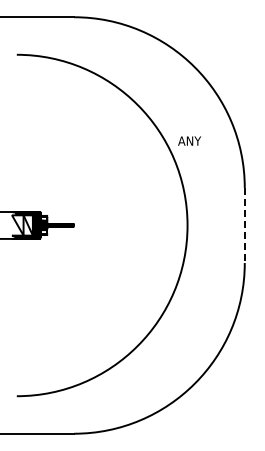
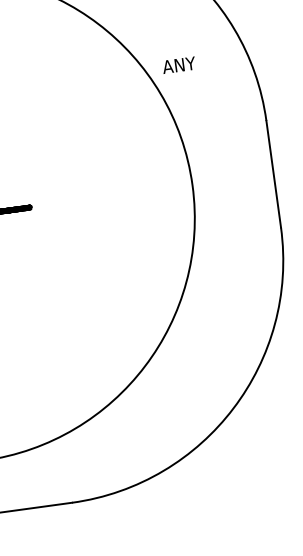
line: (244, 225) -> (273, 174), dashed -> solid

